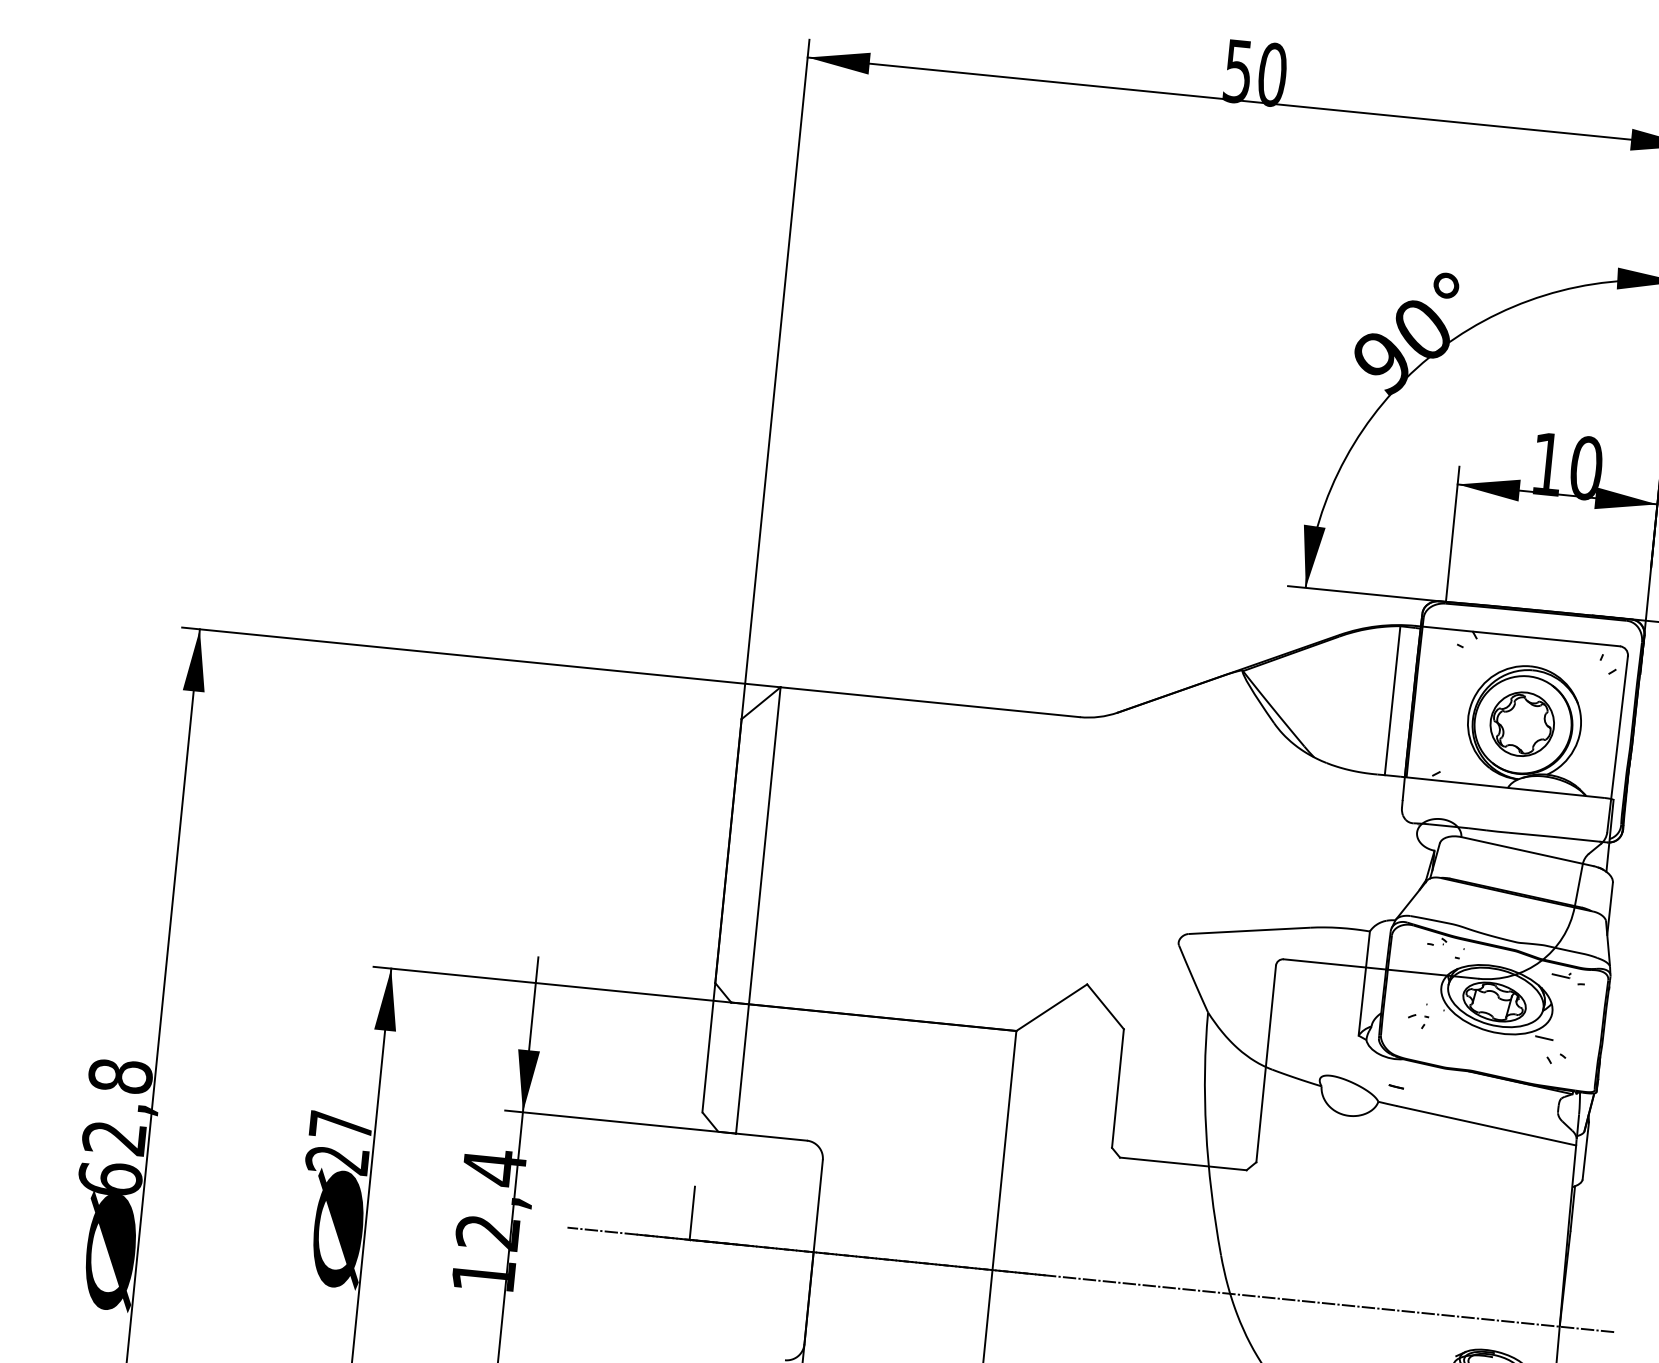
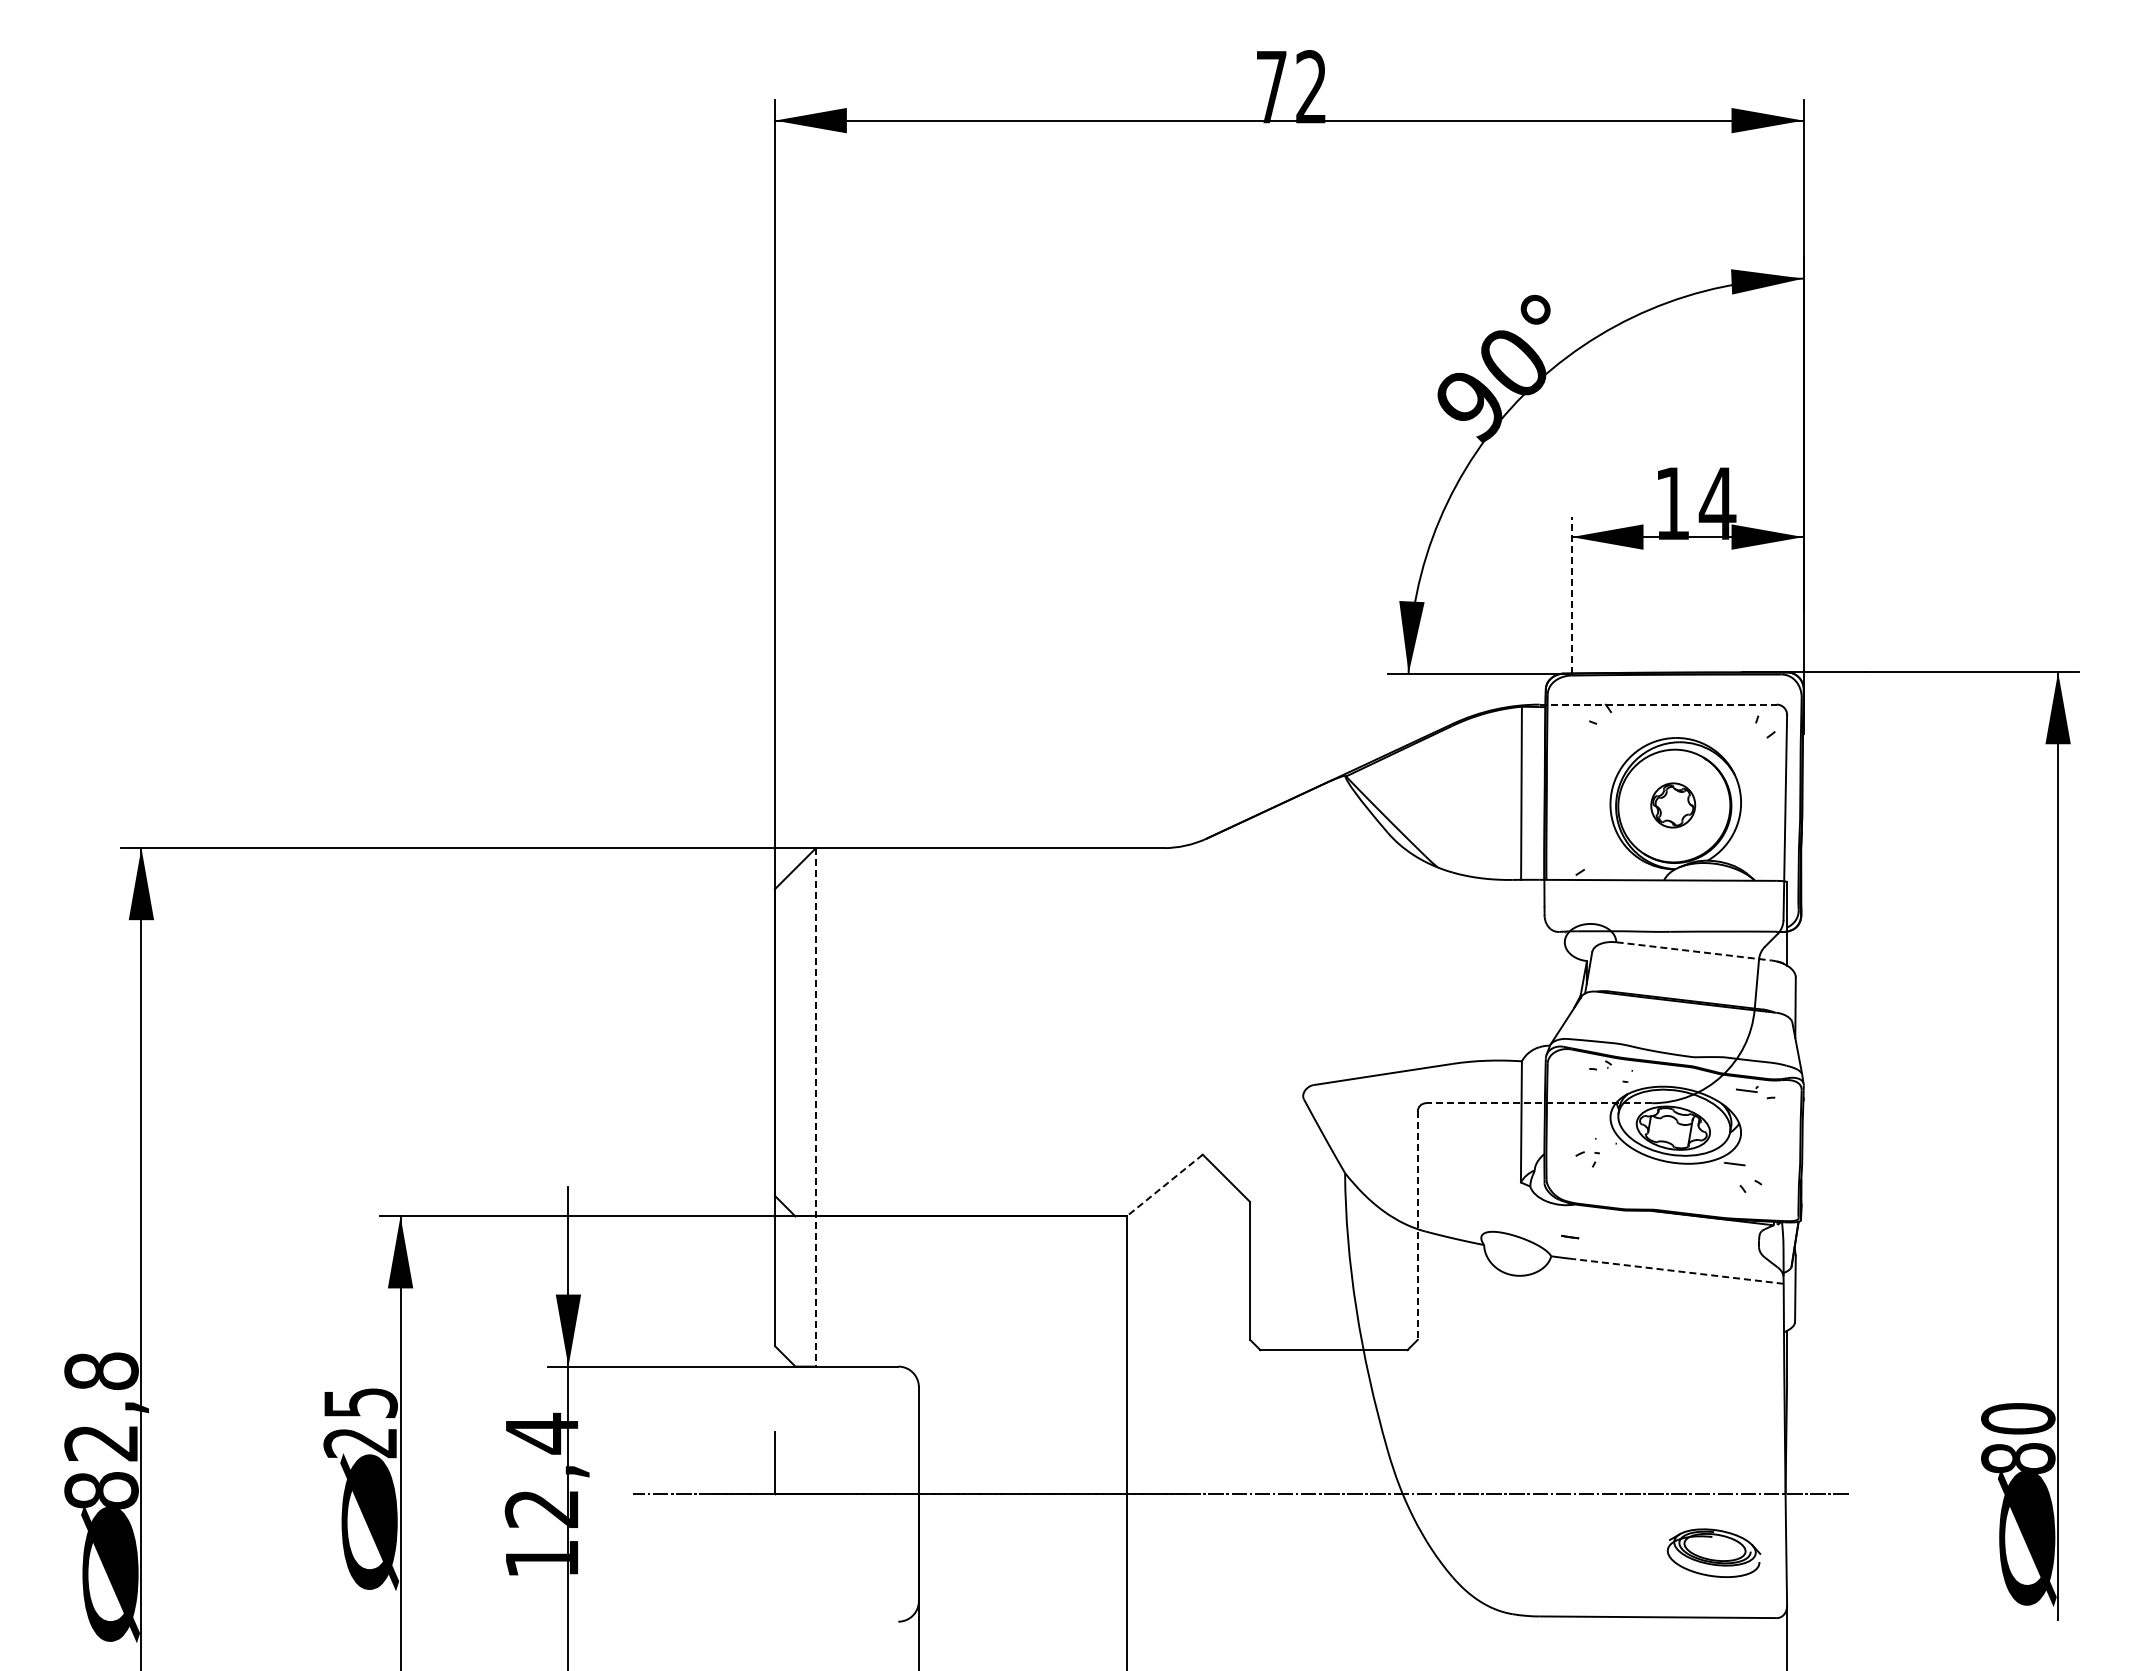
text: (1255, 73) -> (1291, 87), 50 -> 72
text: (1586, 468) -> (1717, 503), 10 -> 14
line: (1452, 534) -> (1571, 595), solid -> dashed
line: (1518, 636) -> (1658, 704), solid -> dashed
part: (1521, 724) -> (1672, 805), size x0.6
line: (1527, 851) -> (1694, 951), solid -> dashed
line: (758, 910) -> (816, 1107), solid -> dashed
line: (1380, 969) -> (1538, 1103), solid -> dashed
line: (1051, 1007) -> (1164, 1185), solid -> dashed
line: (1265, 1064) -> (1417, 1226), solid -> dashed
line: (1486, 1125) -> (1678, 1271), solid -> dashed
text: (340, 1126) -> (360, 1403), 27 -> 25
text: (110, 1178) -> (101, 1490), 62,8 -> 82,8

